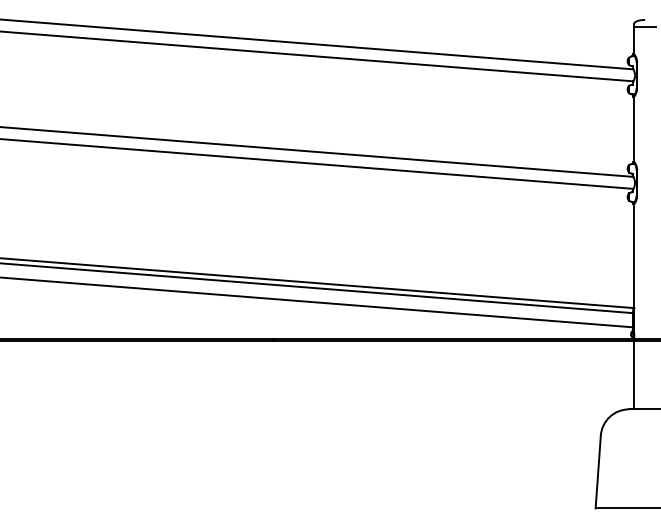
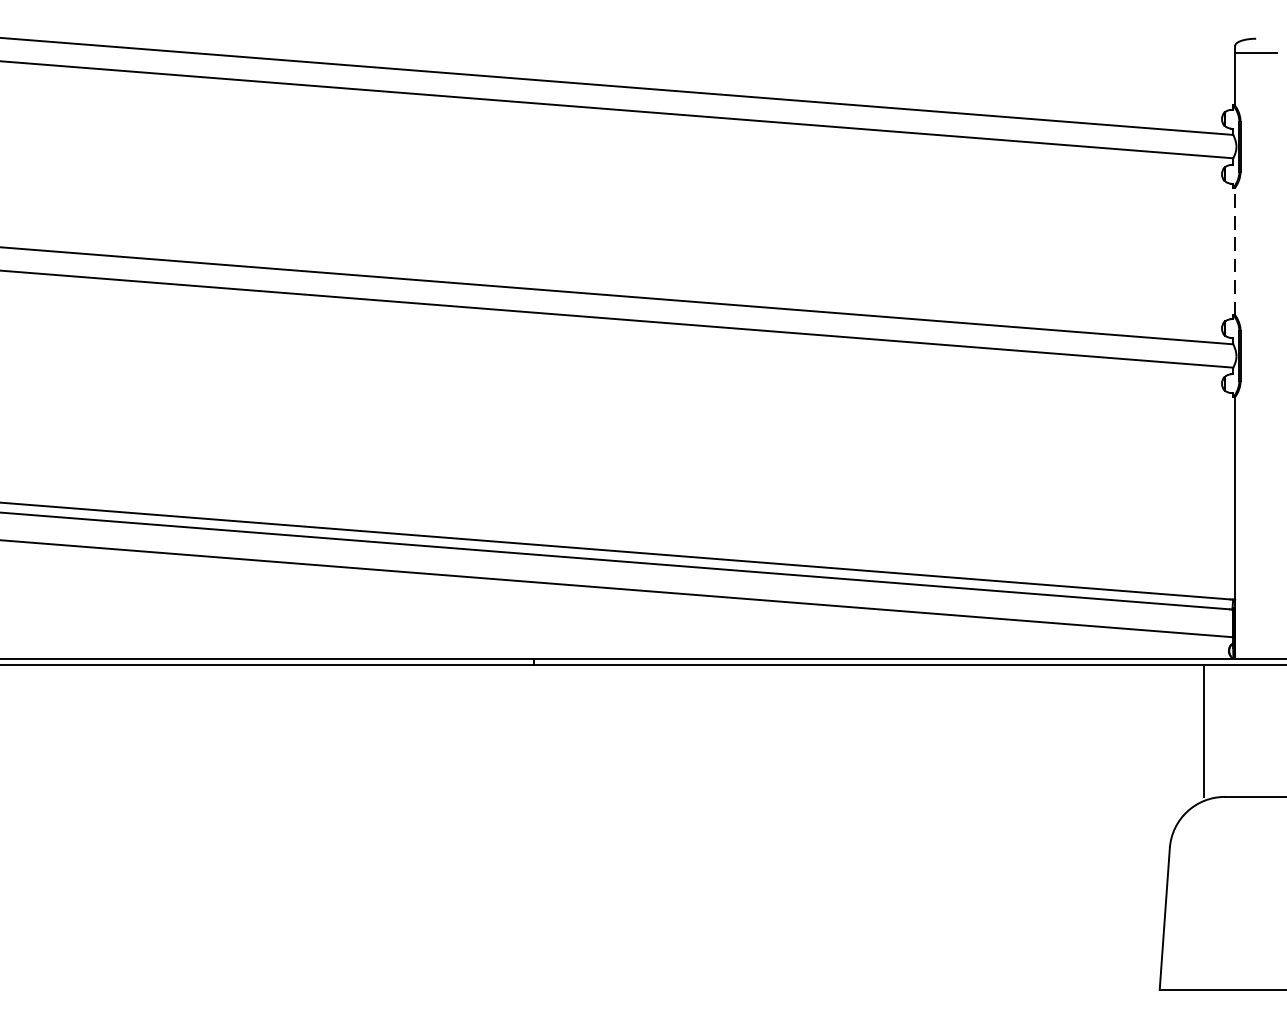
line: (634, 129) -> (1235, 252), solid -> dashed
line: (634, 375) -> (1204, 730), moved

